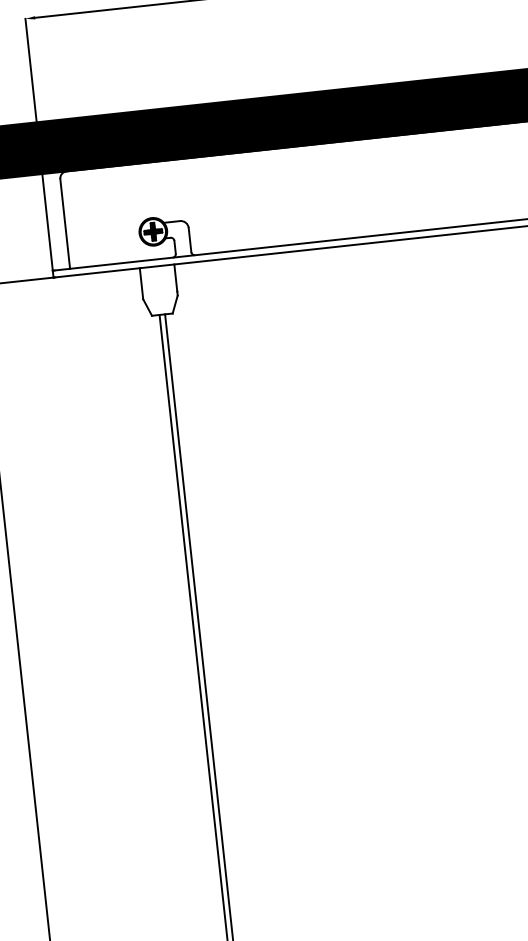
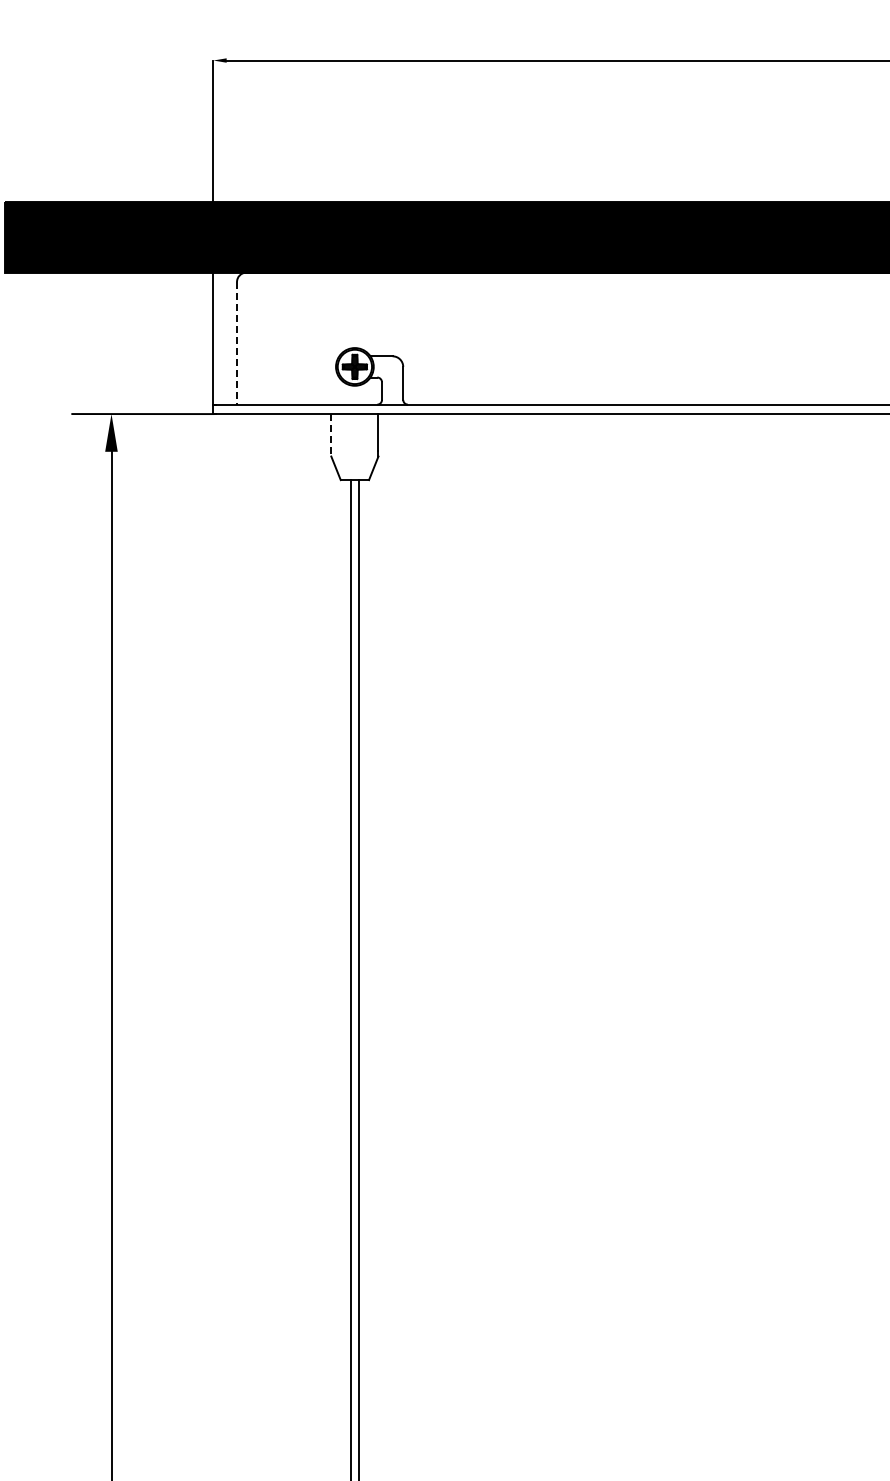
line: (65, 224) -> (237, 343), solid -> dashed
line: (141, 283) -> (331, 435), solid -> dashed

